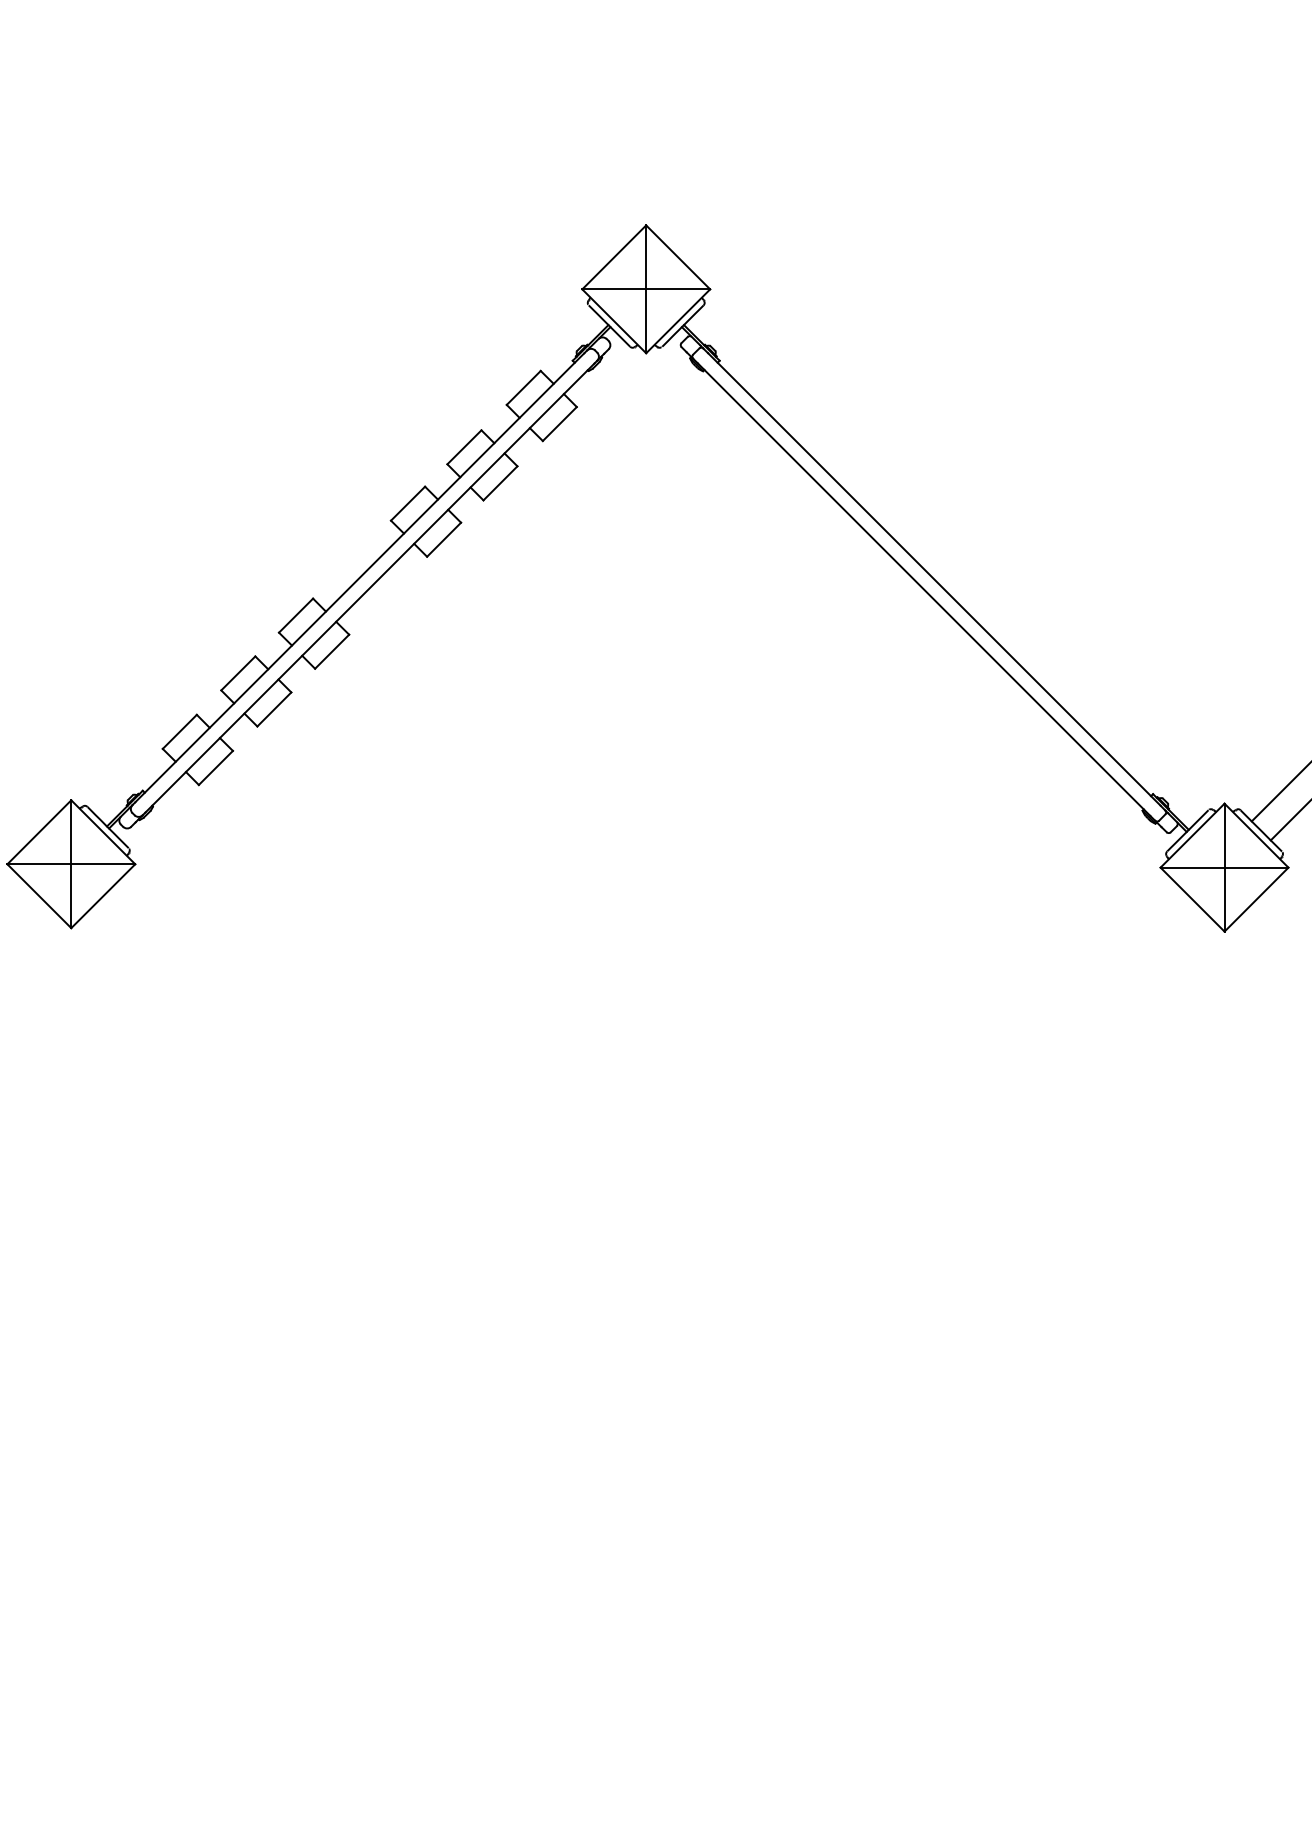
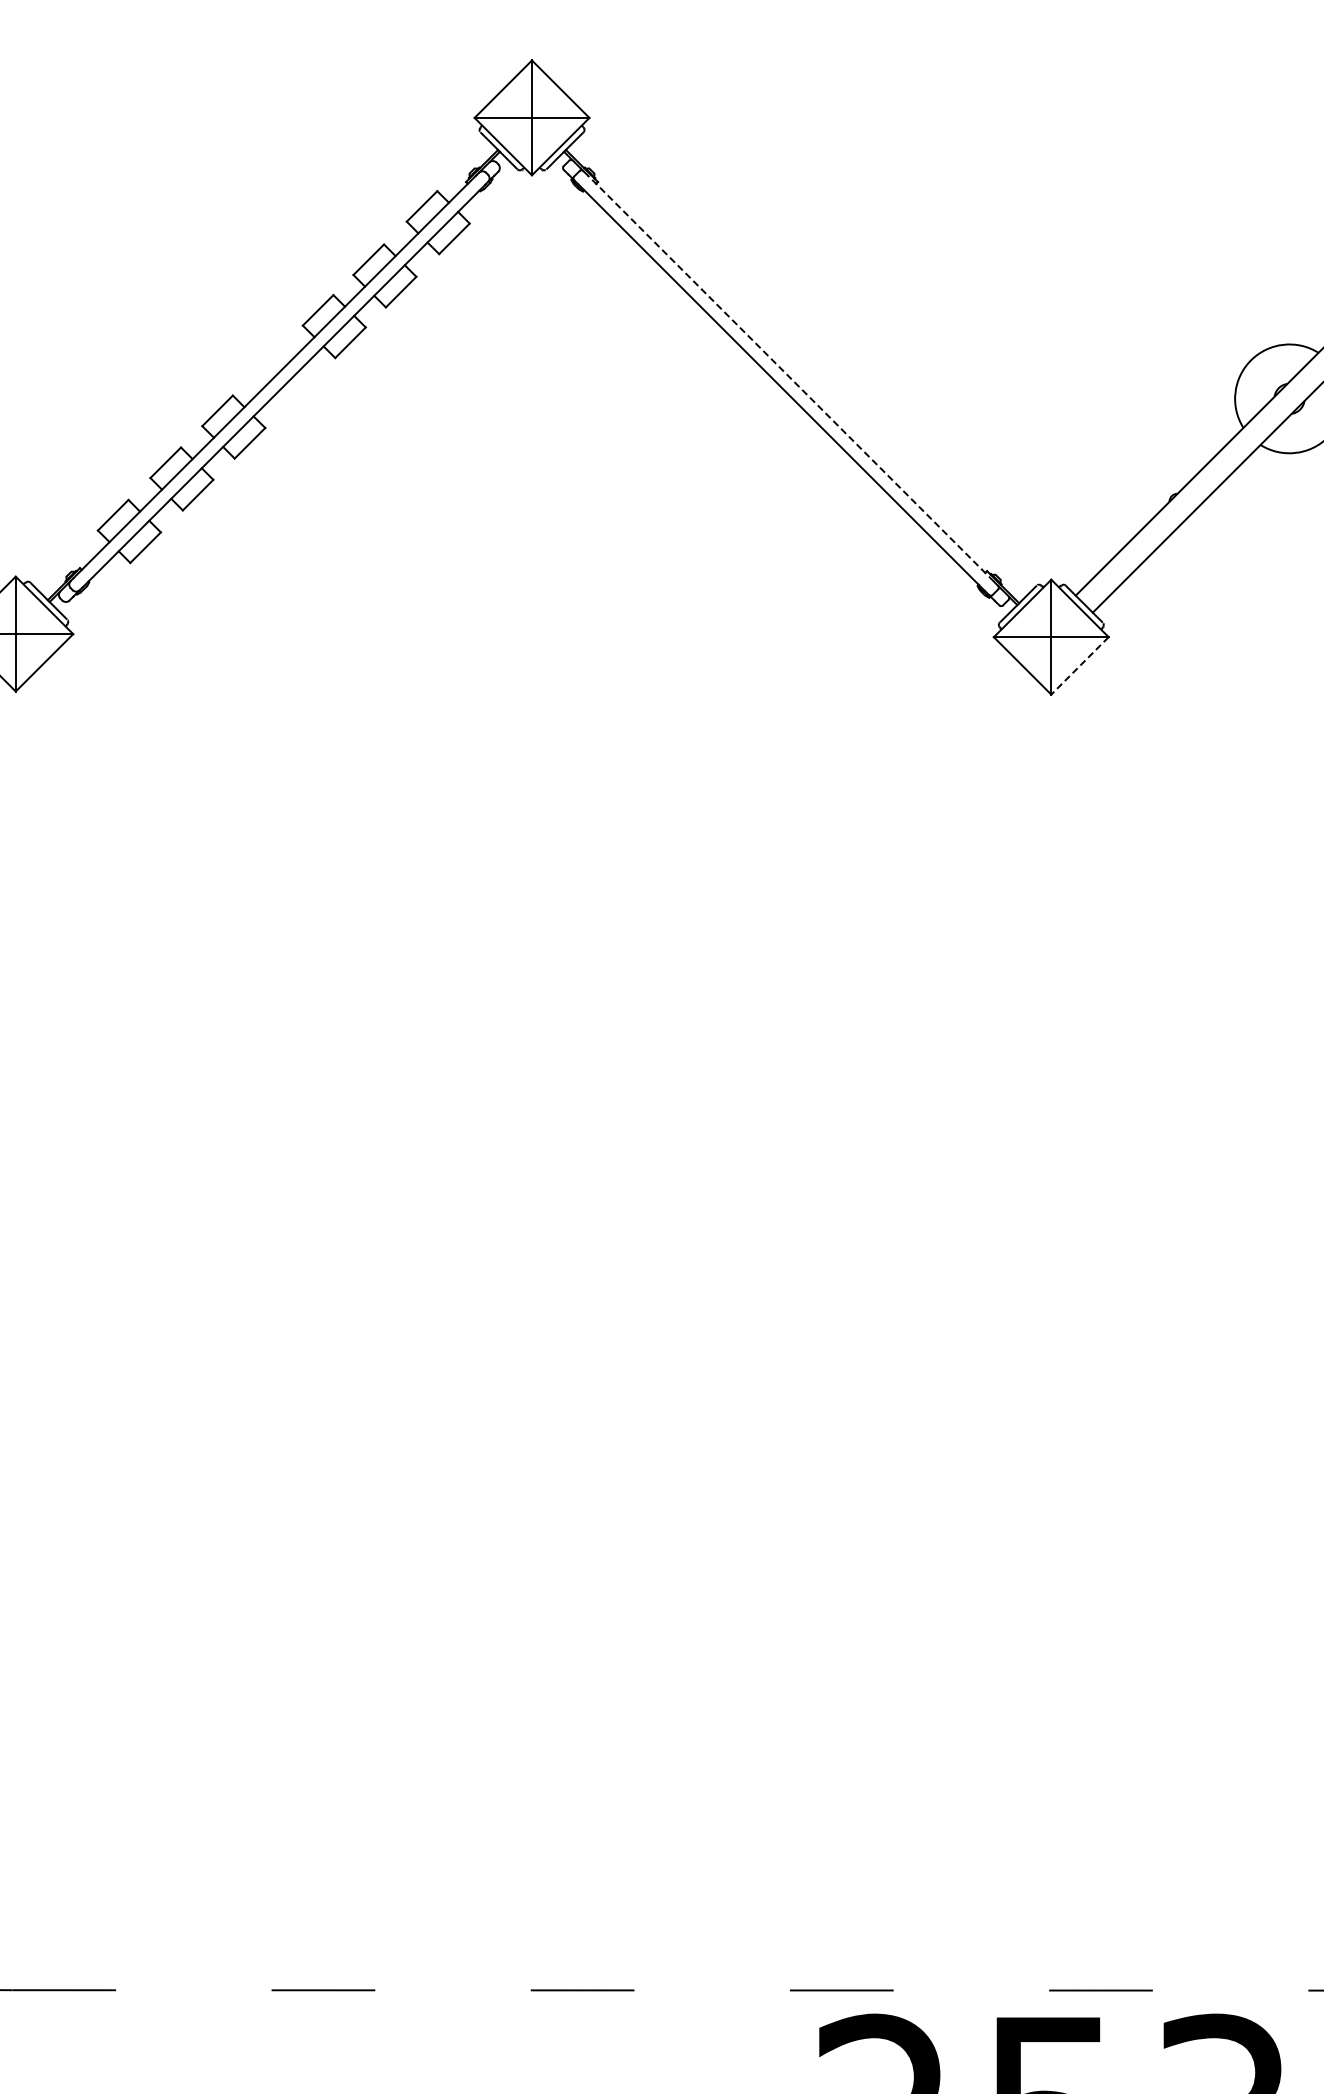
line: (934, 579) -> (790, 378), solid -> dashed
line: (1257, 899) -> (1080, 665), solid -> dashed

